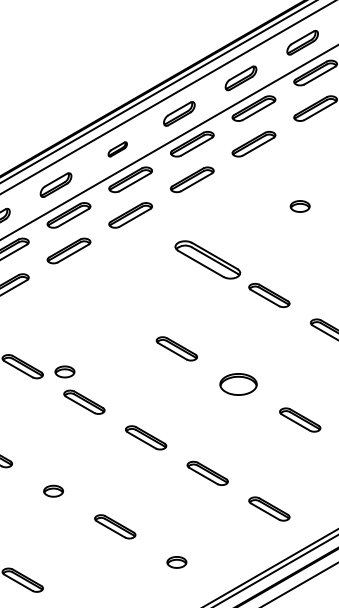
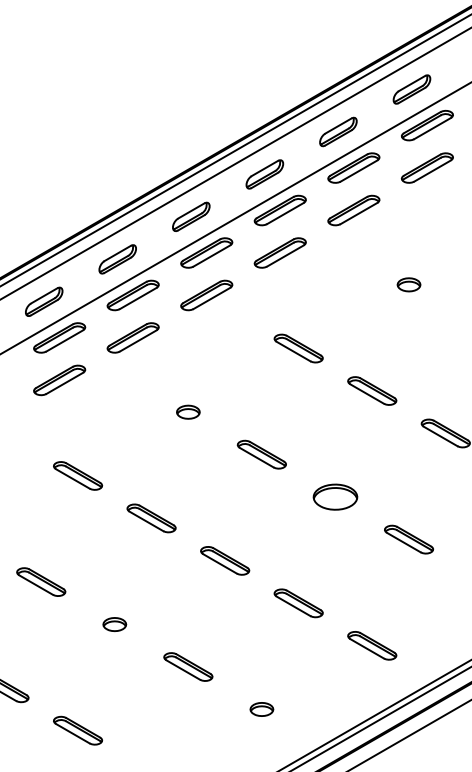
part: (117, 149) -> (191, 216), size x1.67
part: (207, 259) -> (298, 348), size x0.62
part: (65, 371) -> (188, 411), moved

